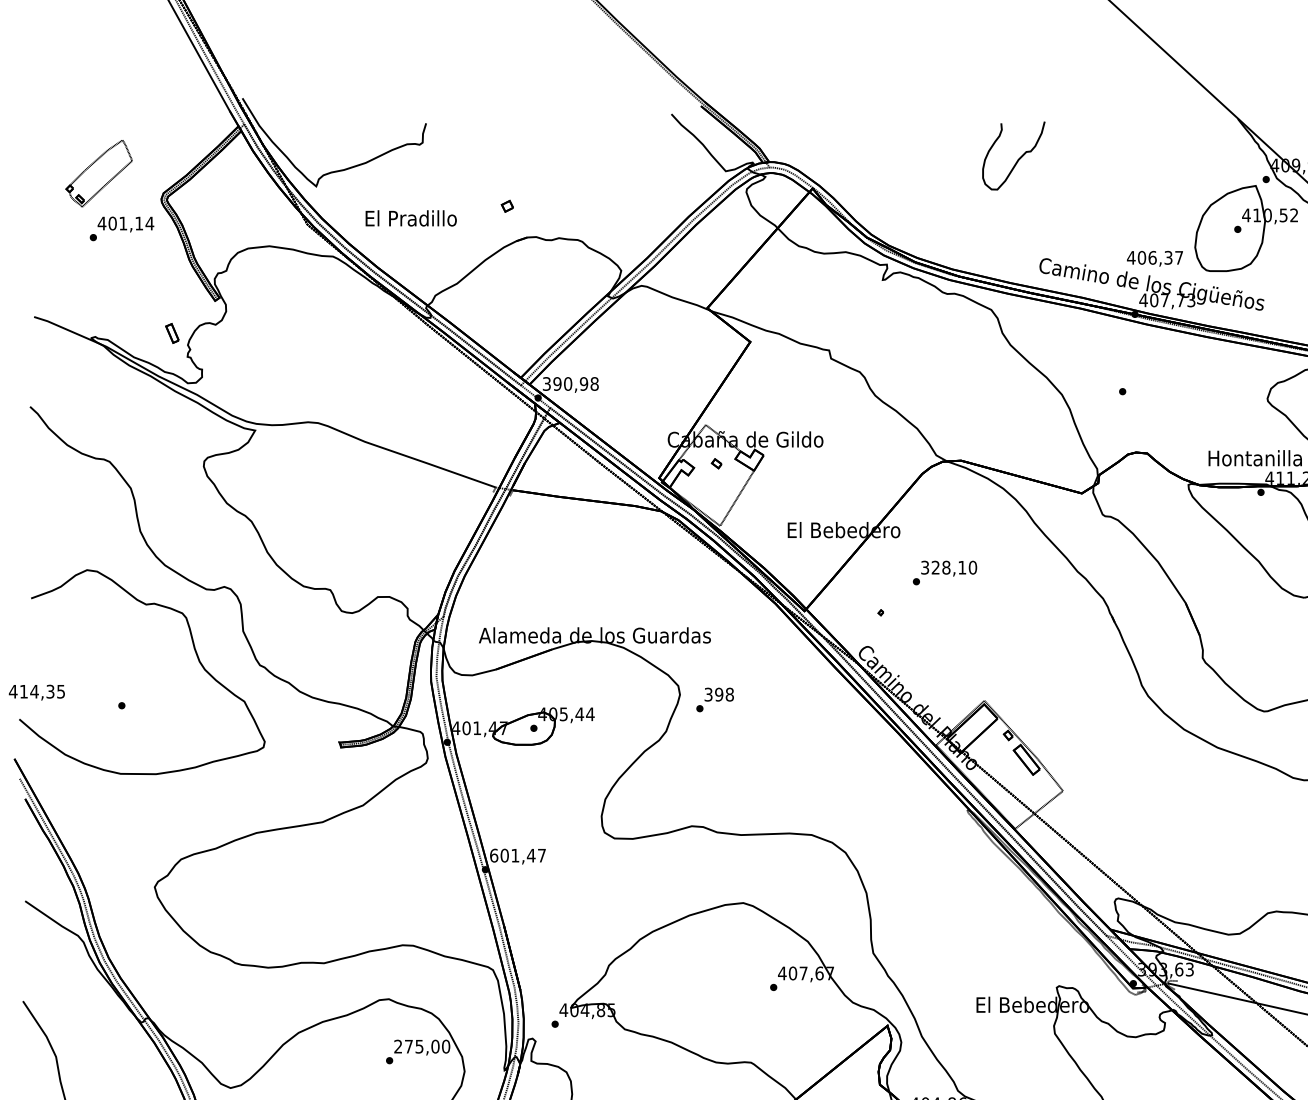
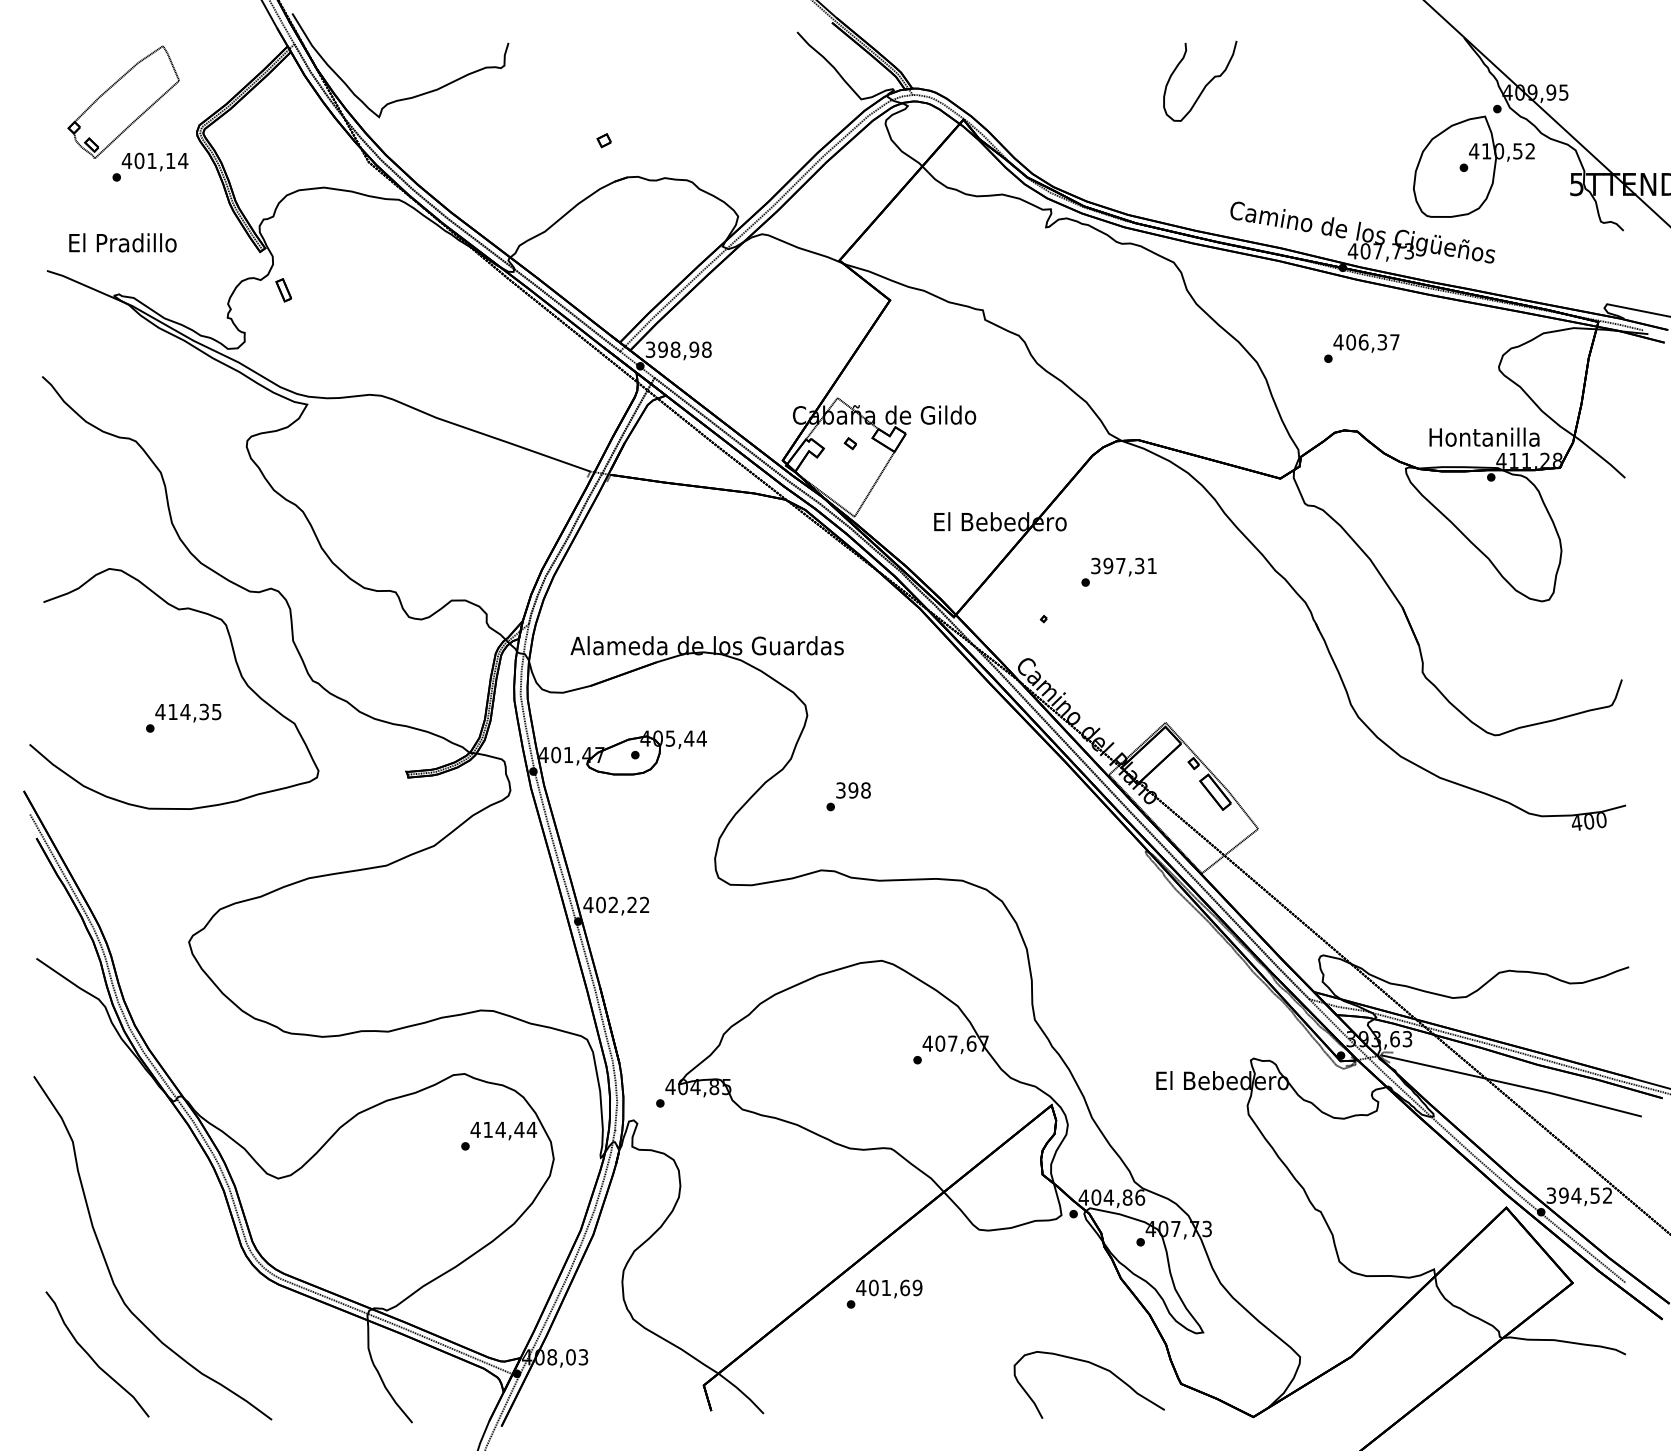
part: (99, 173) -> (123, 101), size x1.43
text: (410, 218) -> (122, 242), moved
text: (1155, 258) -> (1366, 343), moved
part: (172, 333) -> (283, 290), moved
text: (568, 383) -> (675, 349), 390,98 -> 398,98
text: (954, 567) -> (1130, 565), 328,10 -> 397,31
text: (37, 692) -> (188, 712), moved
text: (714, 699) -> (848, 796), moved
text: (517, 855) -> (616, 904), 601,47 -> 402,22
text: (421, 1046) -> (503, 1129), 275,00 -> 414,44

